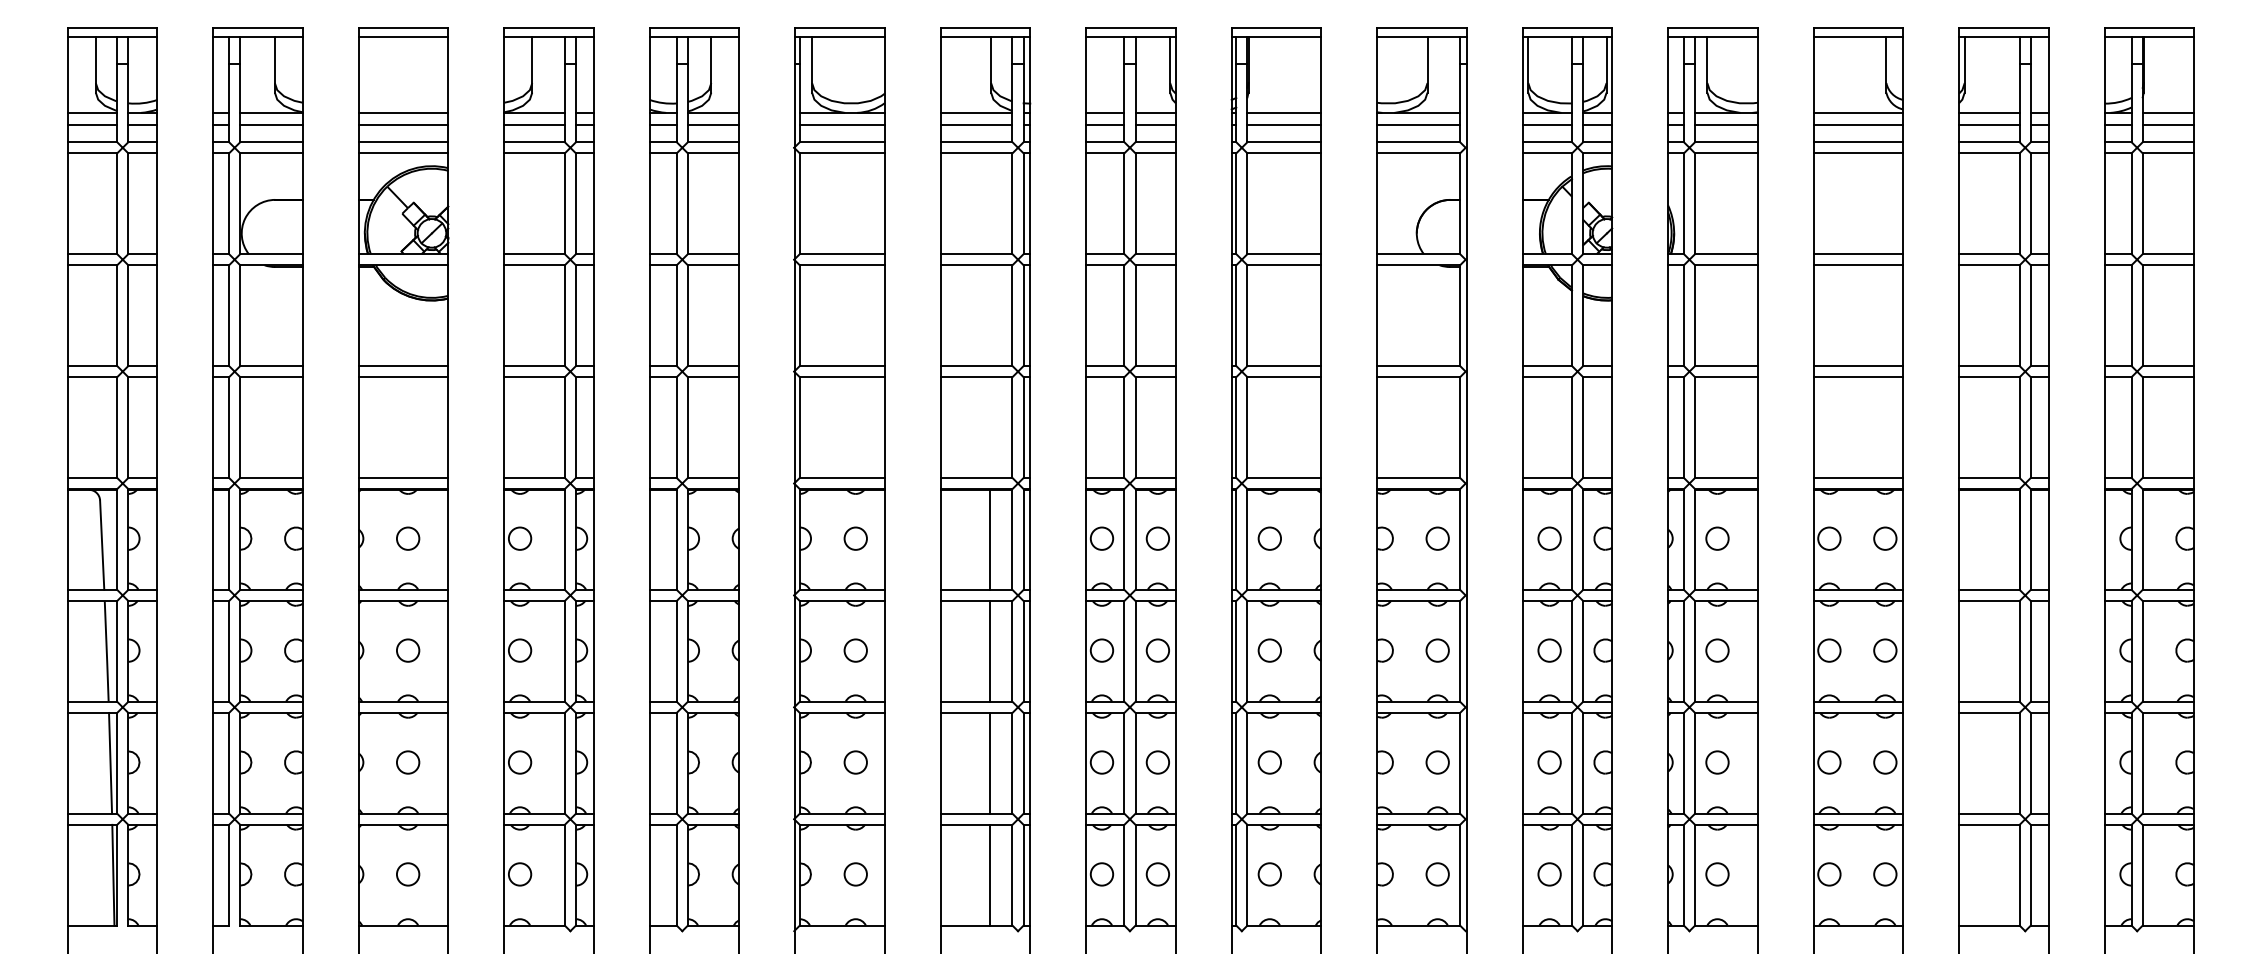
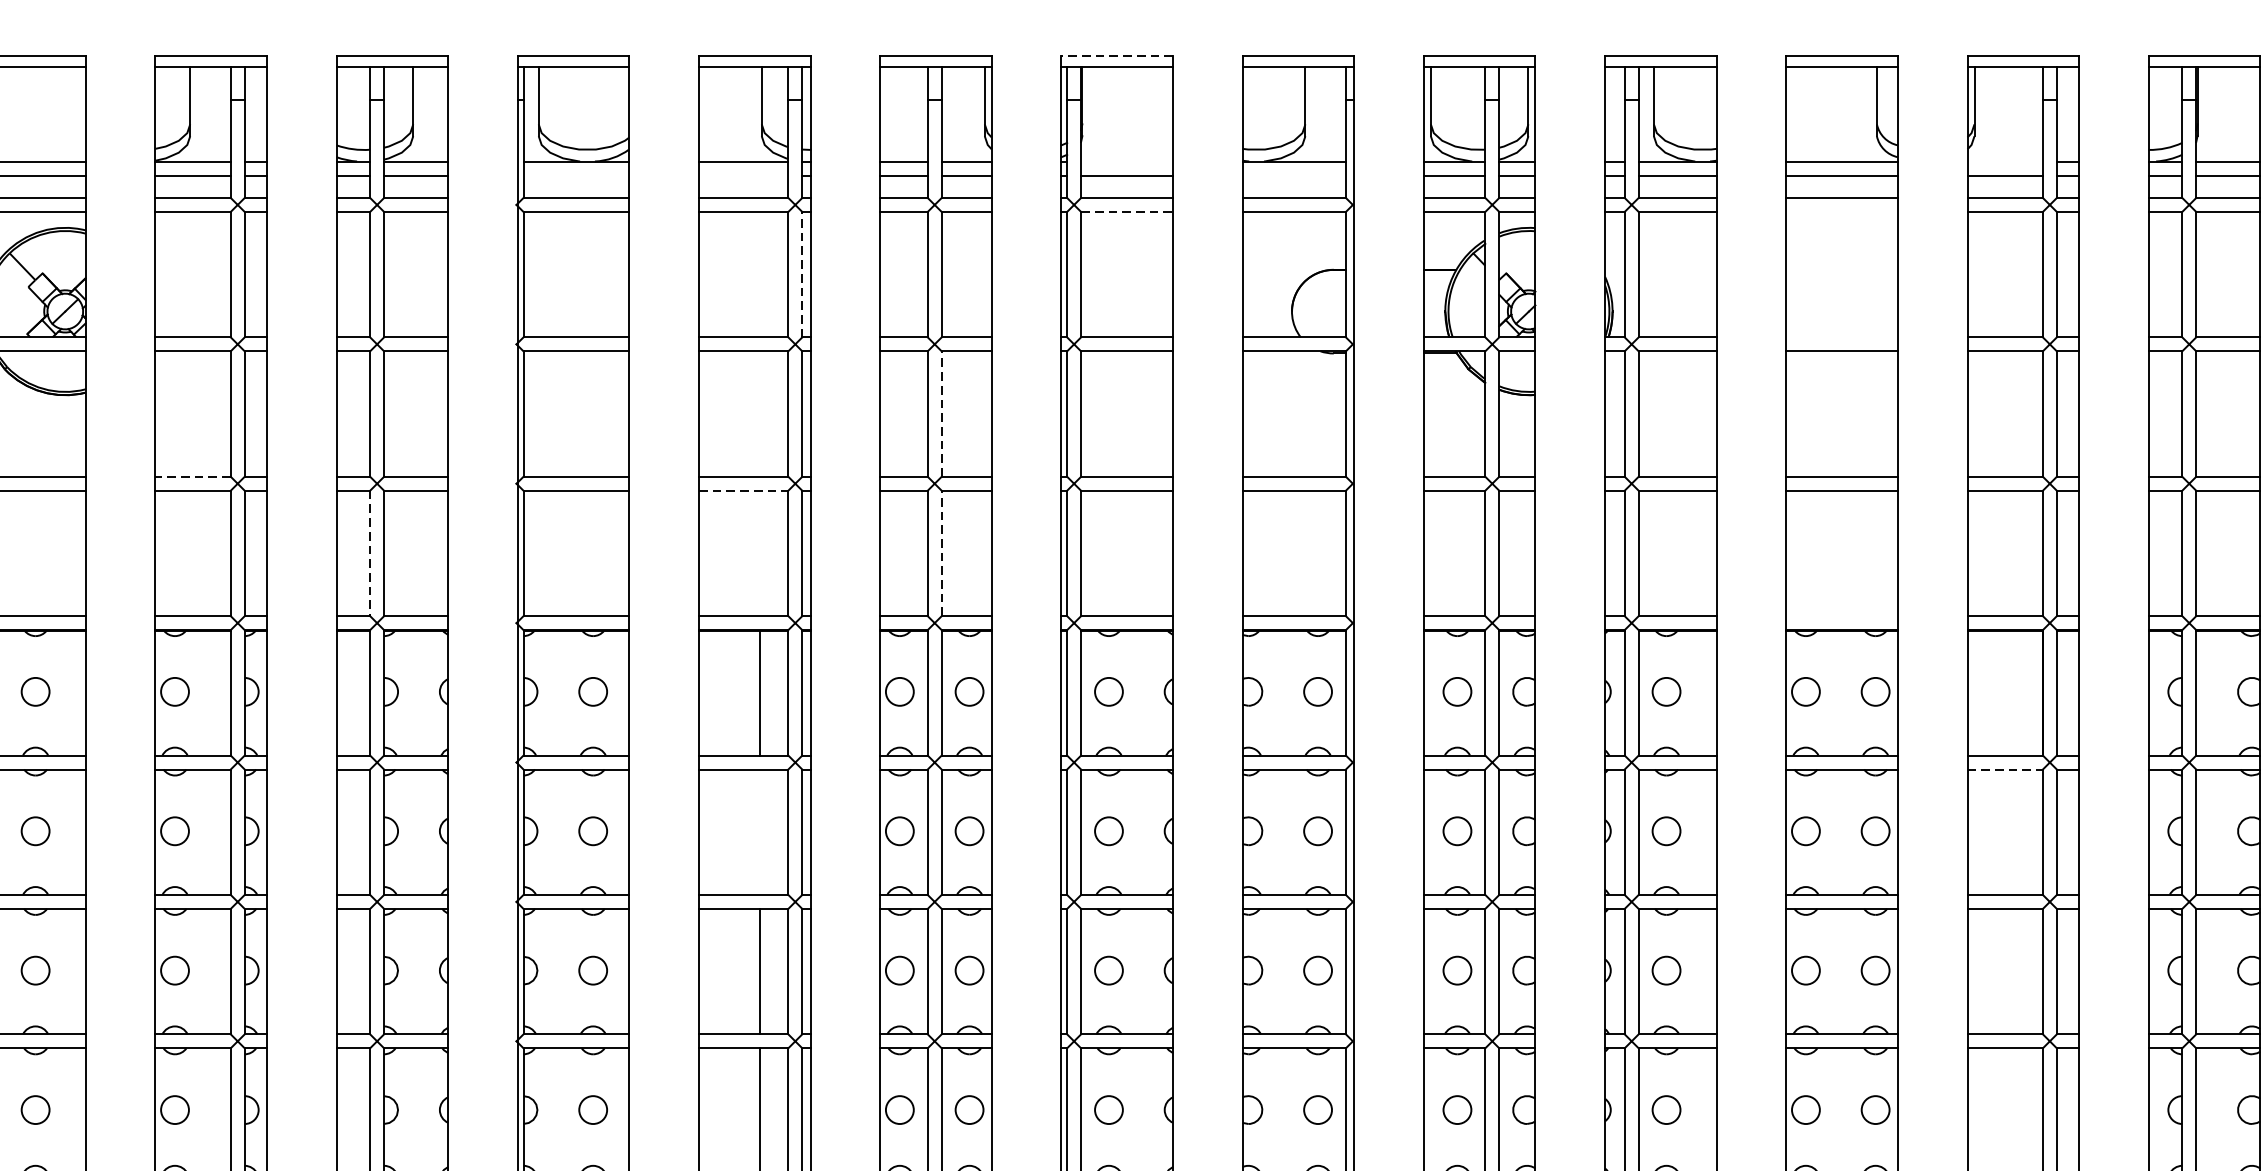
line: (1276, 28) -> (1117, 56), solid -> dashed
line: (1284, 112) -> (1127, 160), removed
line: (1989, 112) -> (2005, 160), removed
line: (841, 124) -> (575, 175), removed
line: (976, 124) -> (743, 175), removed
line: (1418, 124) -> (1294, 175), removed
line: (1284, 153) -> (1127, 212), solid -> dashed
line: (1858, 153) -> (1842, 212), removed
line: (1023, 203) -> (802, 274), solid -> dashed
line: (1858, 254) -> (1842, 337), removed
line: (1135, 315) -> (941, 413), solid -> dashed
line: (534, 366) -> (193, 477), solid -> dashed
line: (976, 377) -> (743, 491), solid -> dashed
line: (1135, 427) -> (941, 553), solid -> dashed
line: (676, 428) -> (369, 554), solid -> dashed
line: (1858, 477) -> (1842, 615), removed
line: (1989, 601) -> (2005, 770), solid -> dashed
line: (990, 651) -> (761, 832), removed

